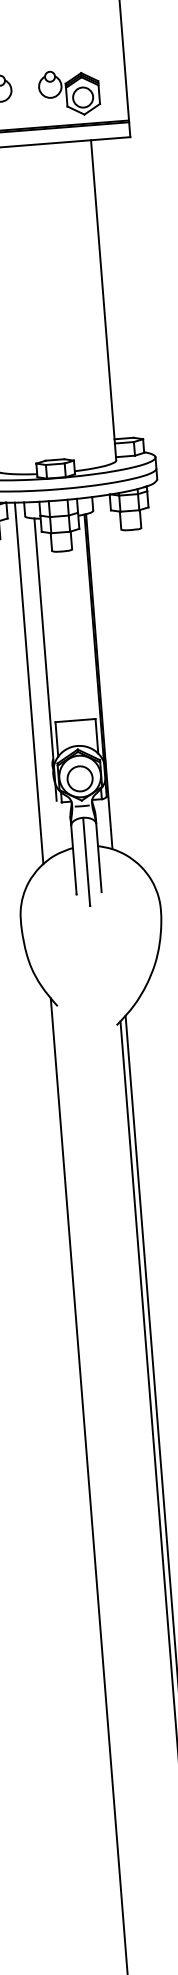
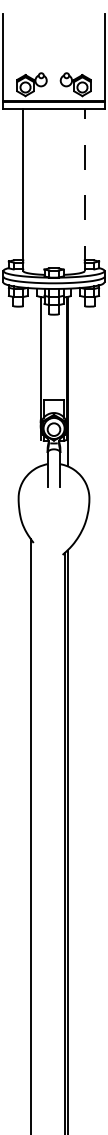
line: (103, 301) -> (84, 190), solid -> dashed
line: (29, 682) -> (32, 379), removed
line: (87, 861) -> (54, 471), removed

